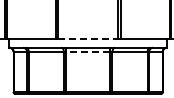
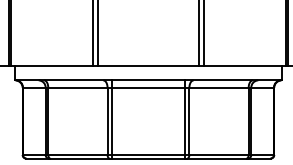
line: (88, 39) -> (149, 66), dashed -> solid
line: (88, 52) -> (149, 88), dashed -> solid

